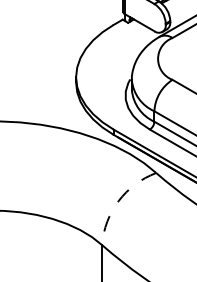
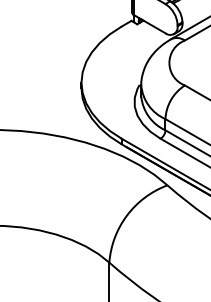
arc: (118, 201) -> (126, 215), dashed -> solid

